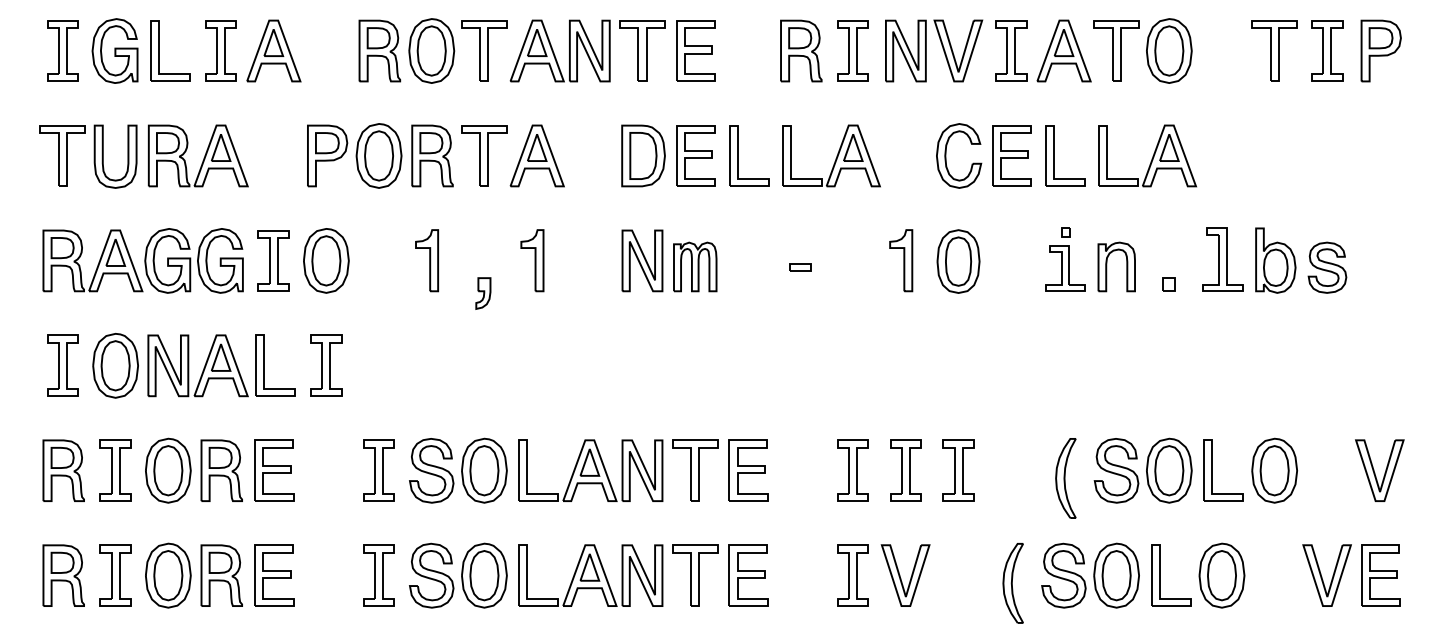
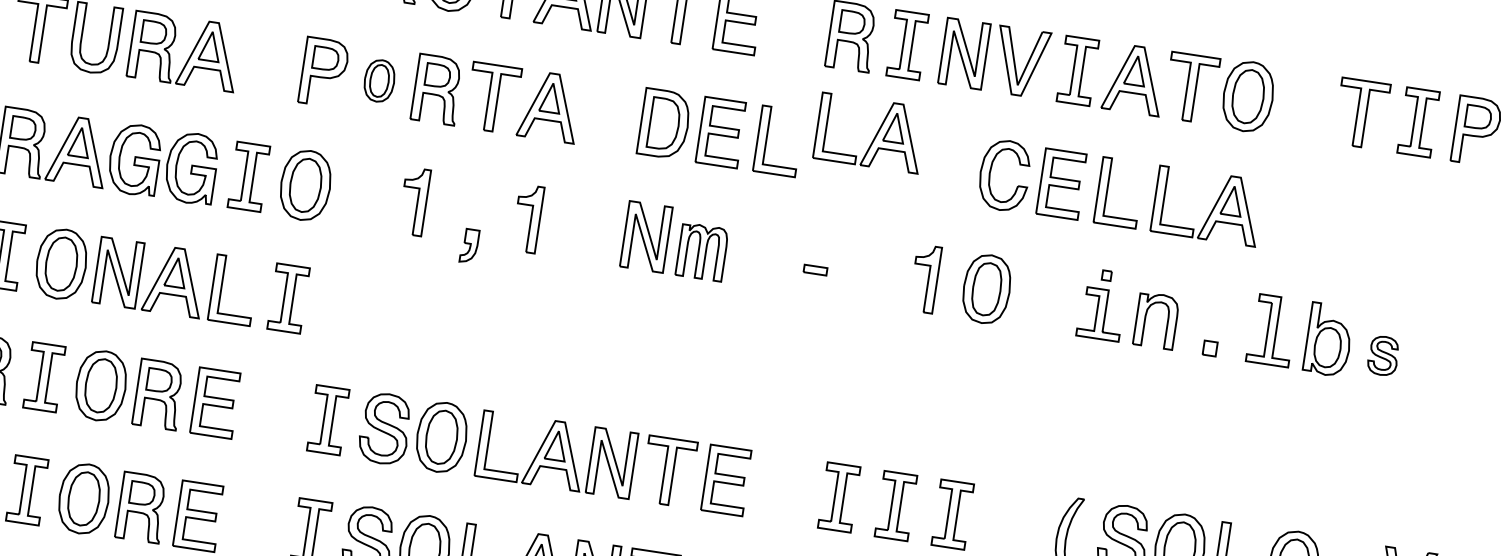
part: (378, 155) -> (379, 80), size x0.6
part: (831, 155) -> (870, 132), moved
part: (1327, 267) -> (1383, 355), size x0.7

